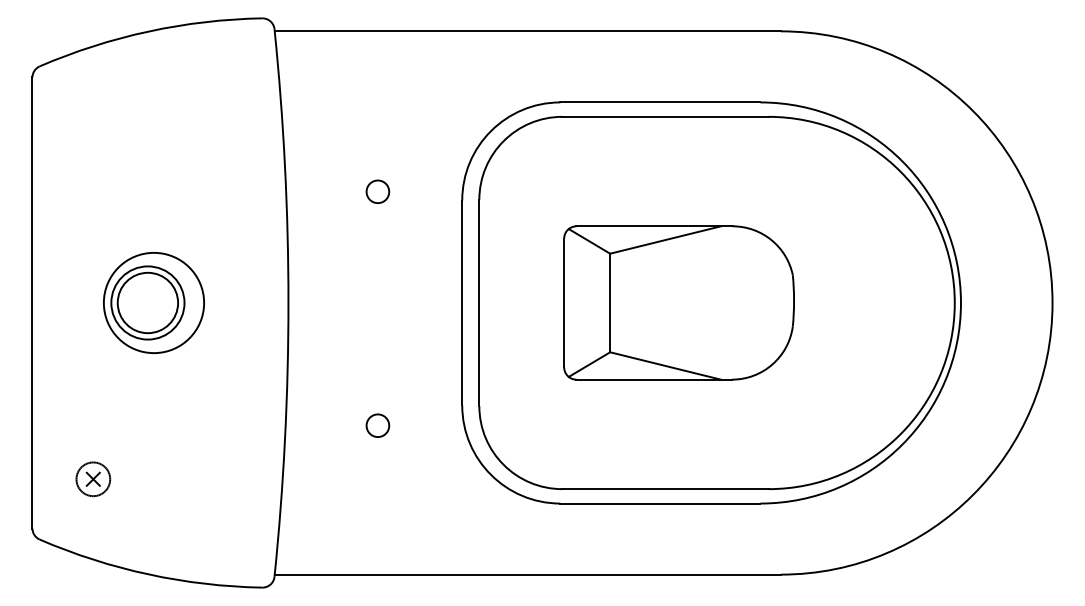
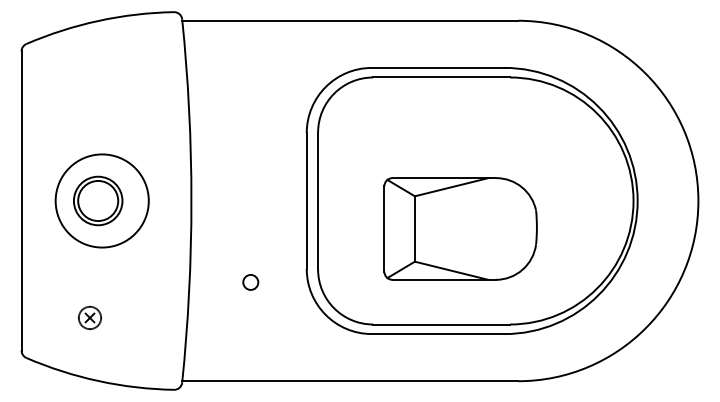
circle: (377, 190) -> (250, 126), removed
circle: (152, 302) -> (101, 200), size x1.4
part: (678, 302) -> (460, 228), moved
part: (92, 478) -> (89, 317), moved

